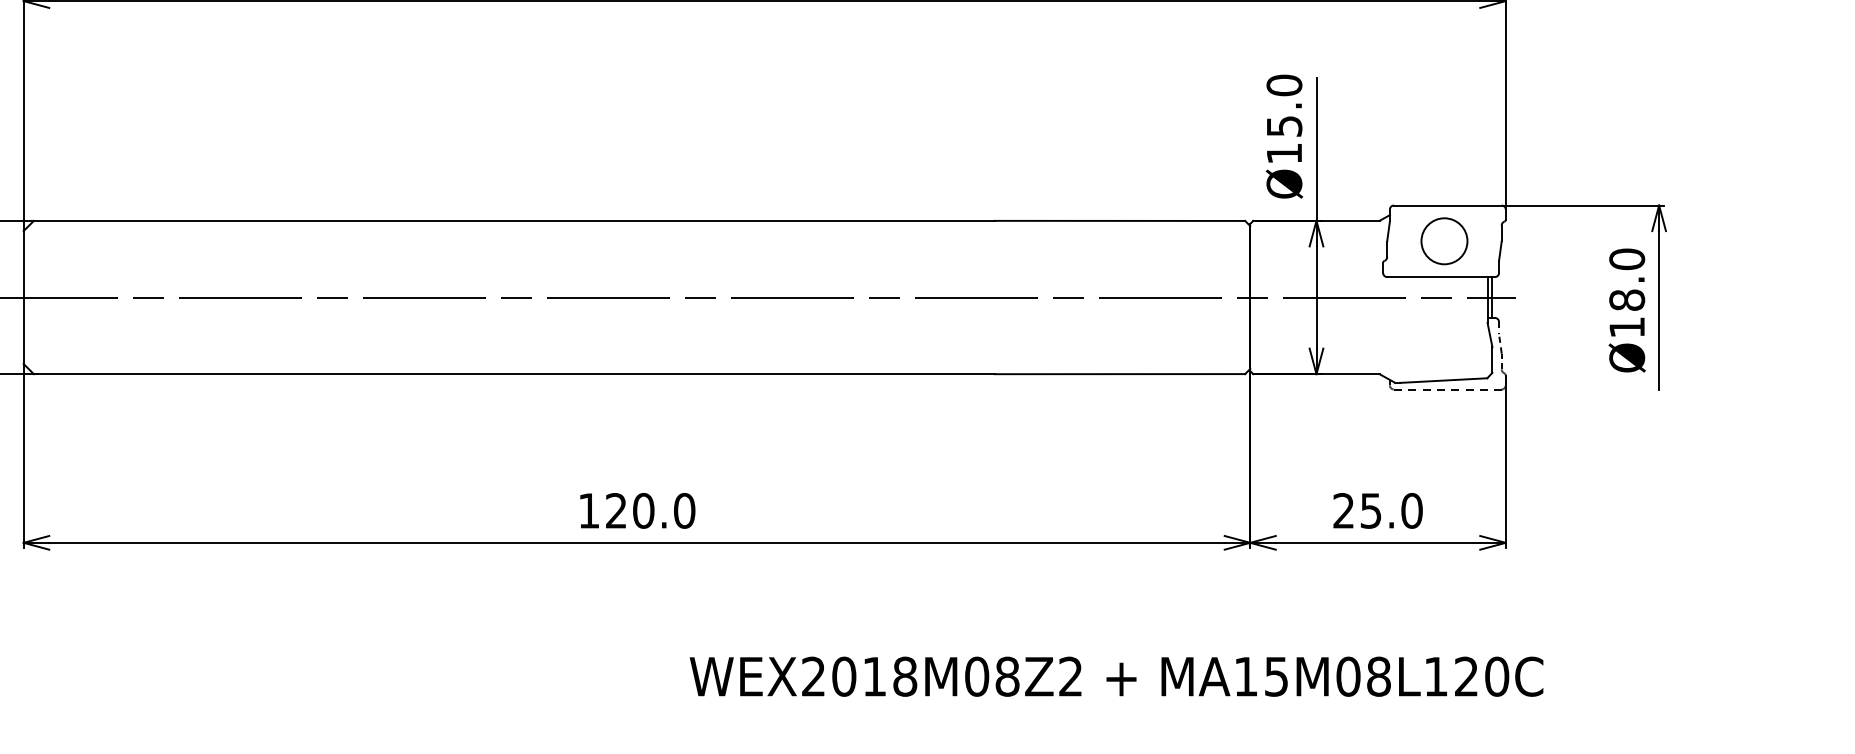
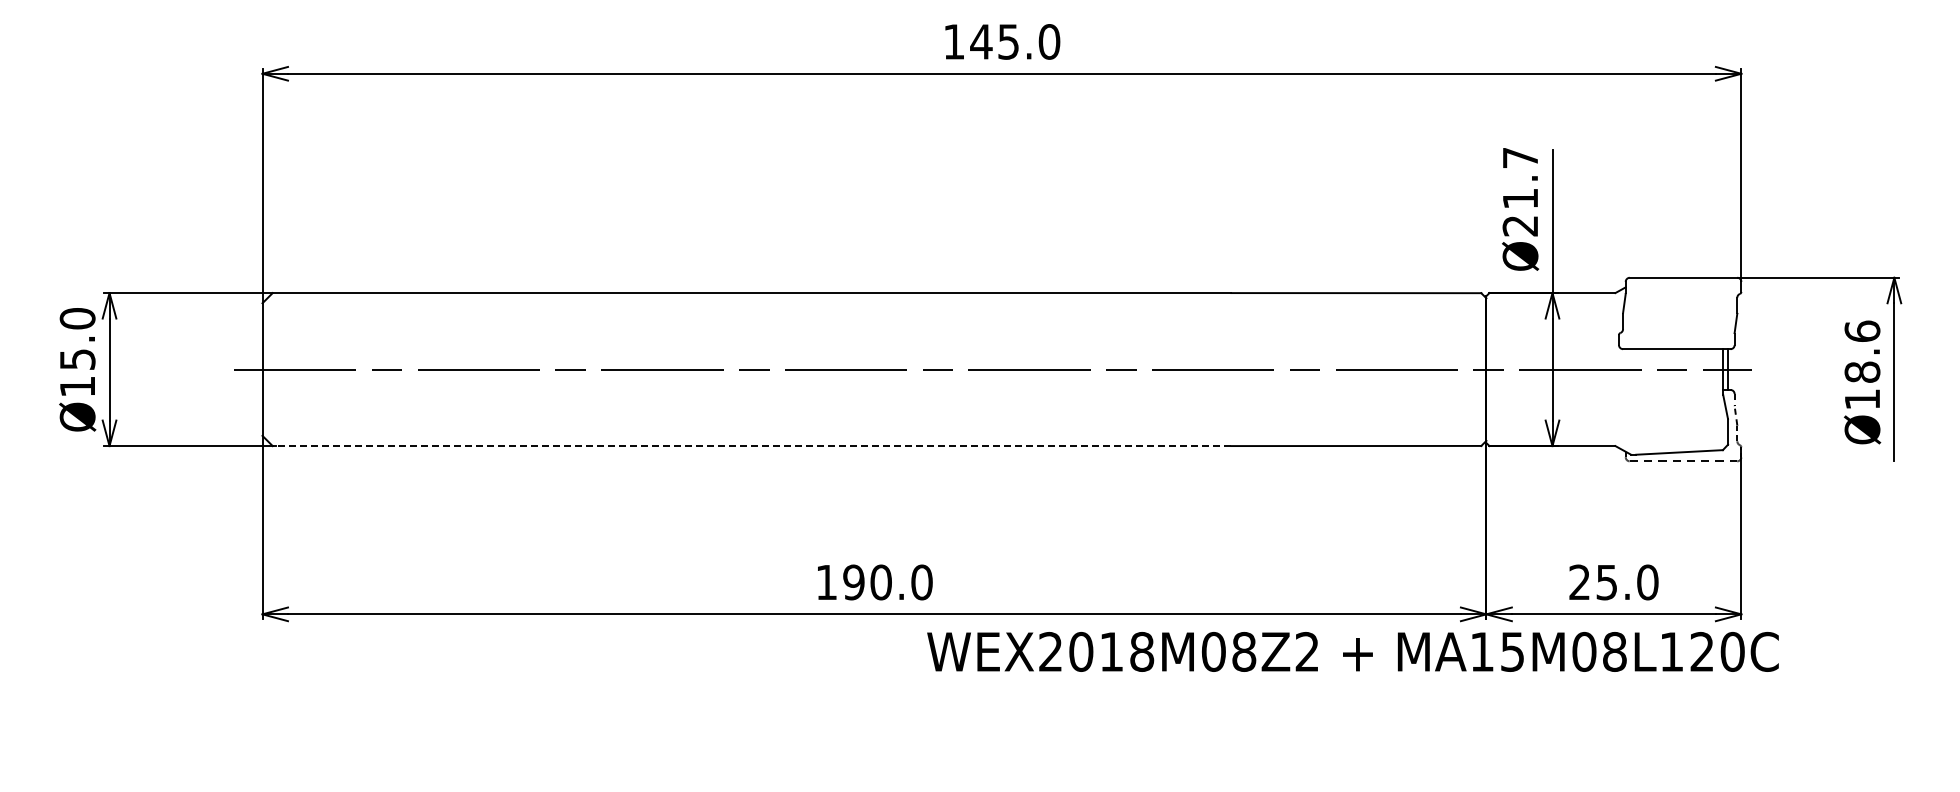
text: (1284, 119) -> (1520, 191), Ø15.0 -> Ø21.7
circle: (1443, 241) -> (1679, 313), removed
text: (1627, 259) -> (1862, 331), Ø18.0 -> Ø18.6
line: (513, 374) -> (751, 446), solid -> dashed
text: (615, 510) -> (853, 582), 120.0 -> 190.0
text: (1116, 676) -> (1352, 651), moved

